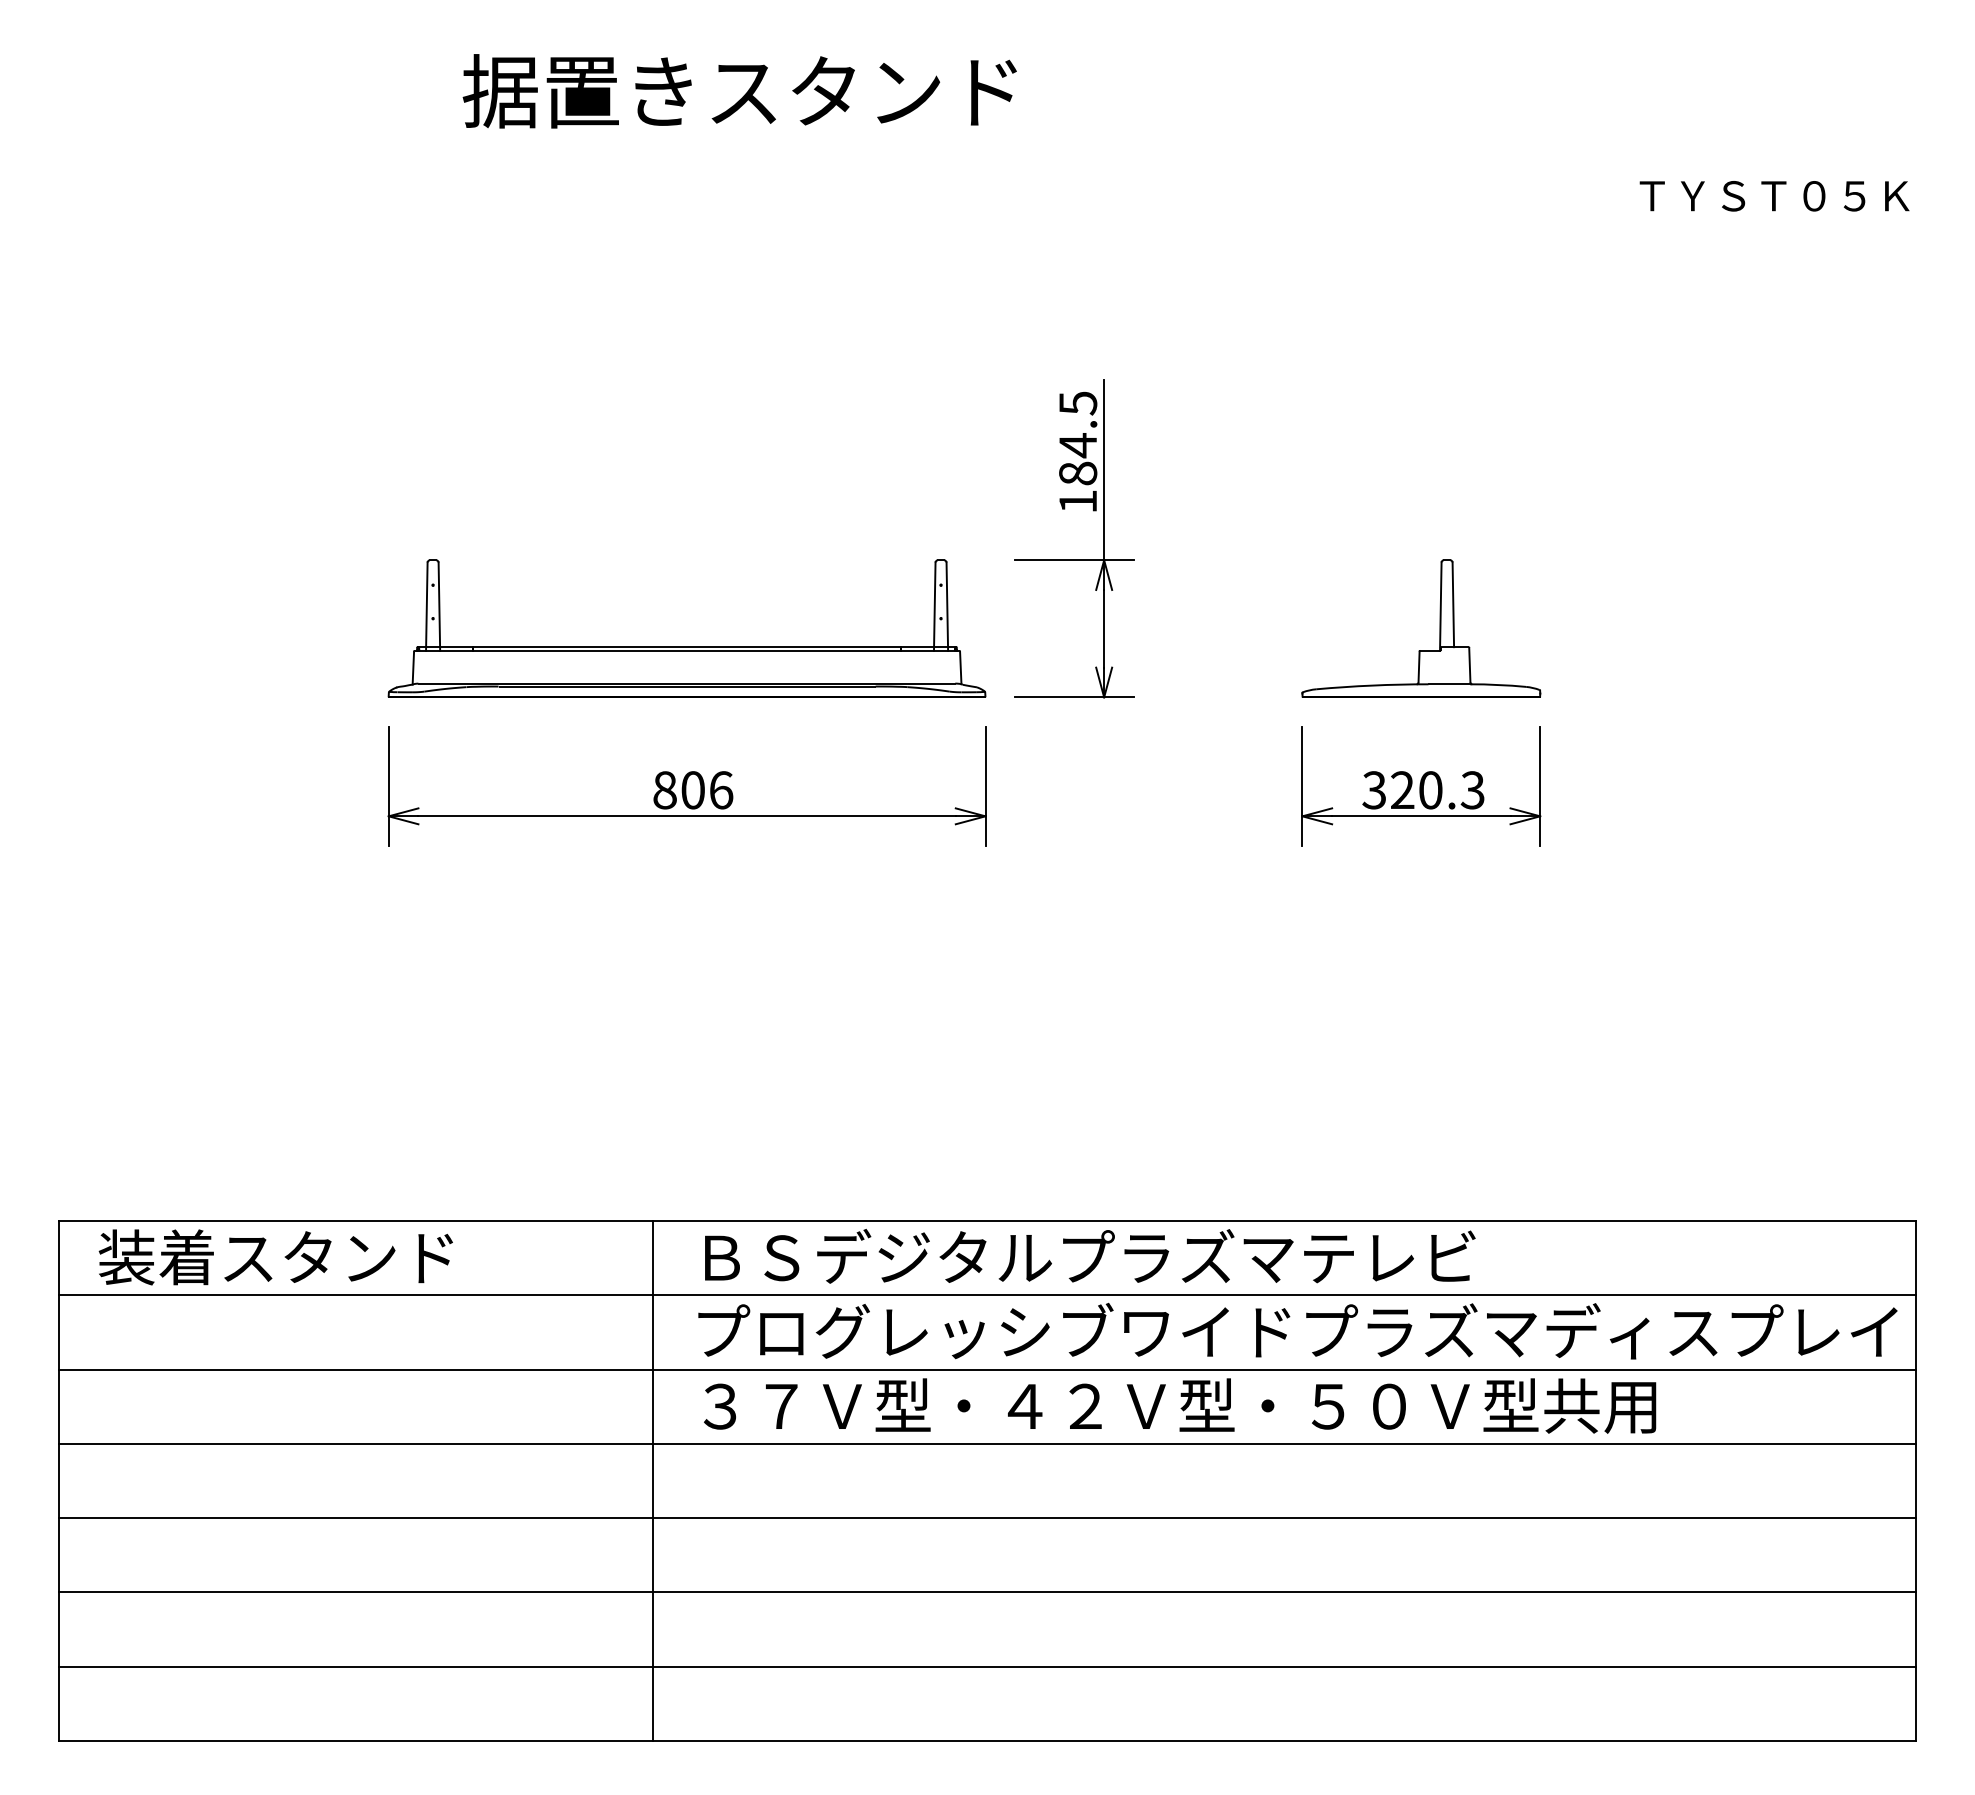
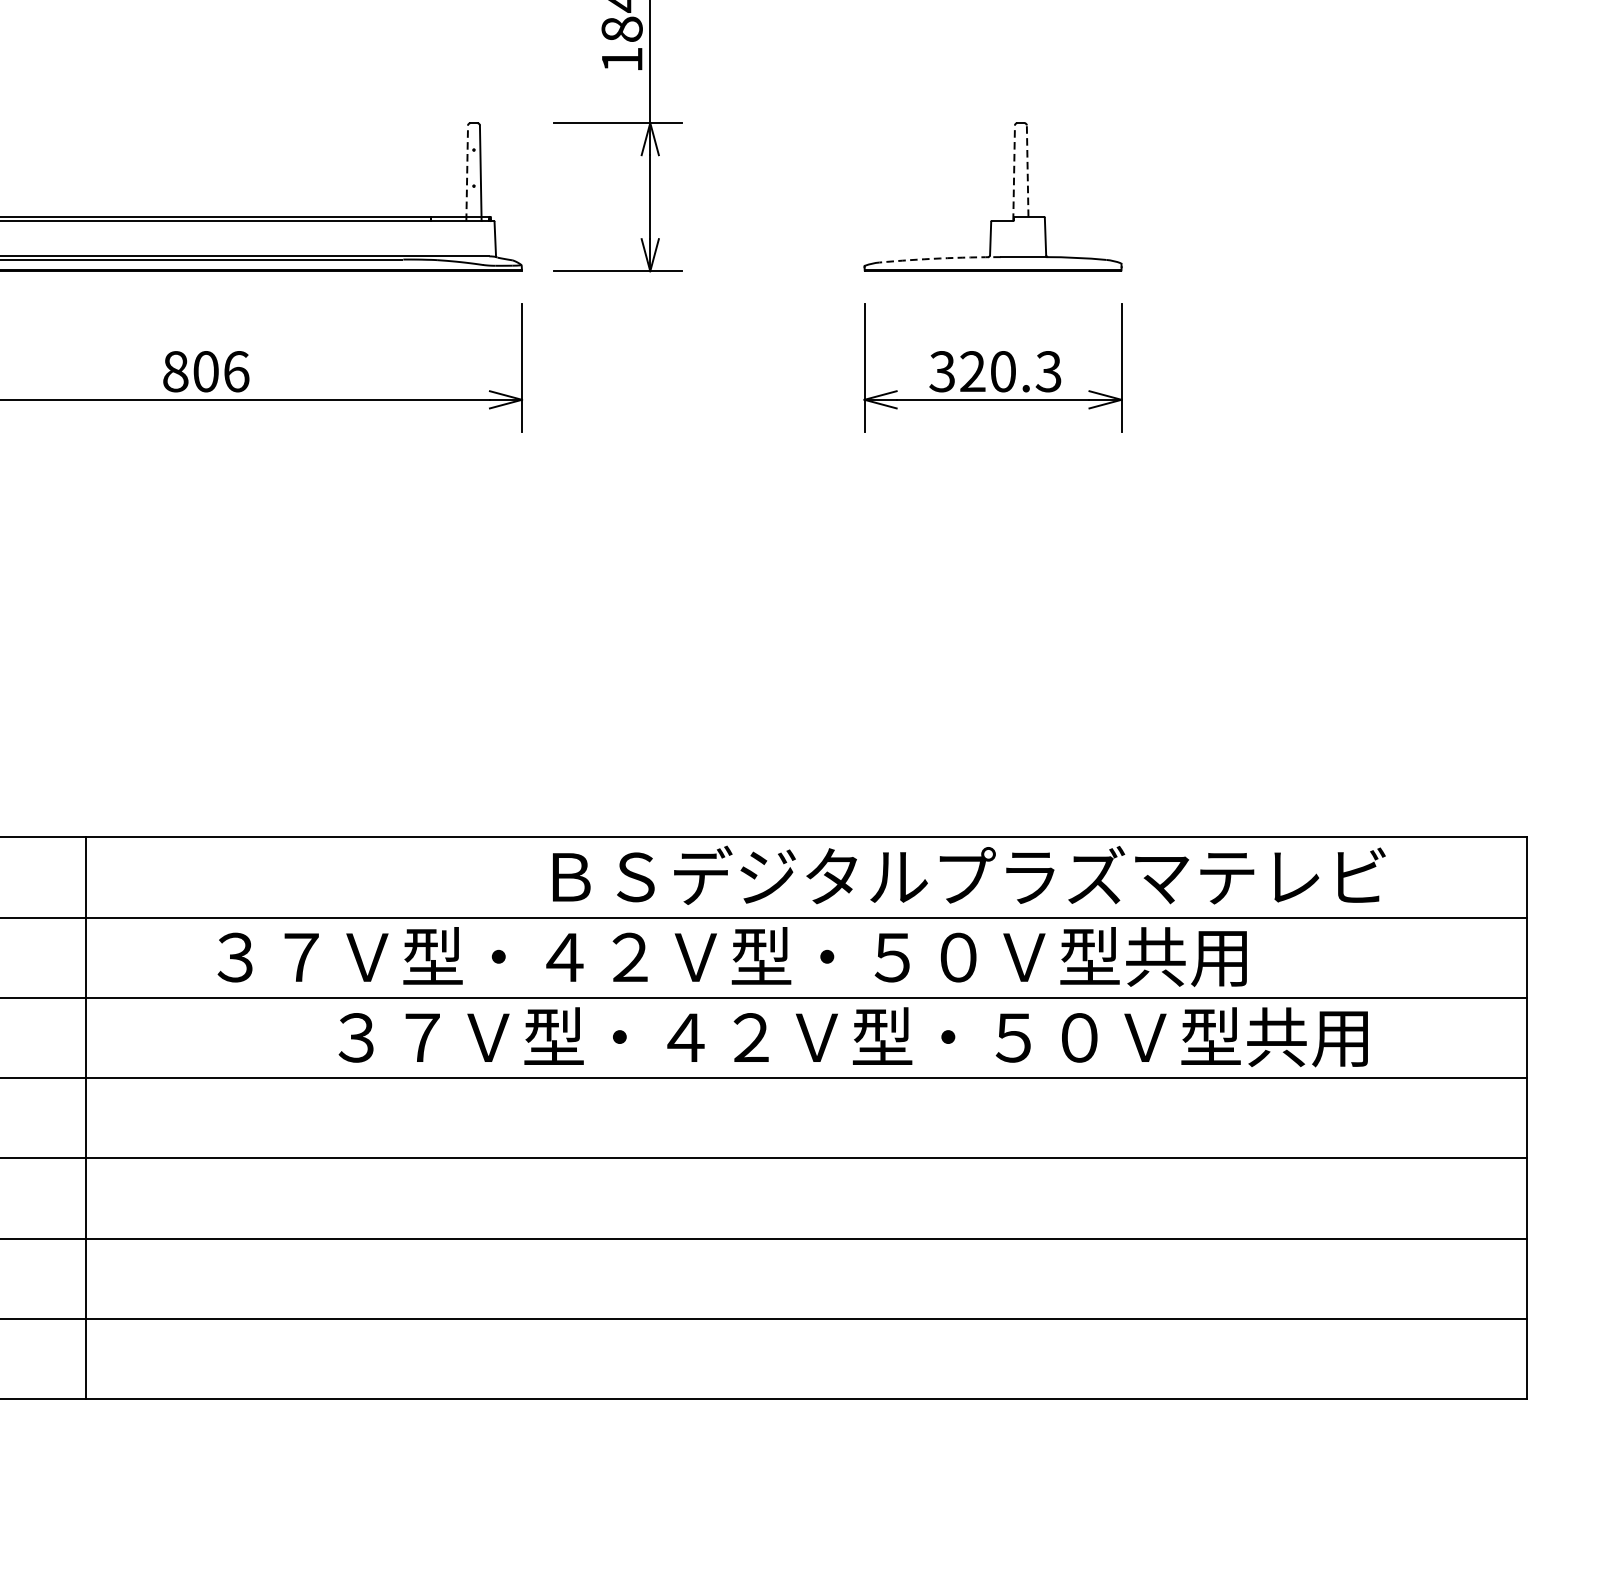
line: (1453, 604) -> (1027, 170), solid -> dashed
line: (934, 606) -> (466, 173), solid -> dashed
line: (1440, 606) -> (1013, 173), solid -> dashed
arc: (1372, 685) -> (940, 258), solid -> dashed
text: (1090, 1256) -> (969, 875), moved
text: (1297, 1330) -> (859, 955), プログレッシブワイドプラズマディスプレイ -> ３７Ｖ型・４２Ｖ型・５０Ｖ型共用
text: (1180, 1405) -> (853, 1036), moved
line: (653, 1480) -> (86, 1117), moved

